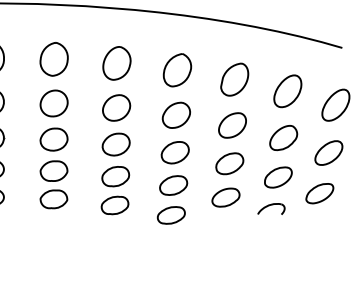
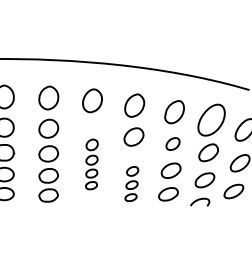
part: (287, 91) -> (211, 120), size x1.4
part: (231, 124) -> (172, 143), size x0.7
part: (115, 154) -> (91, 164), size x0.6
part: (172, 182) -> (131, 183), size x0.6

